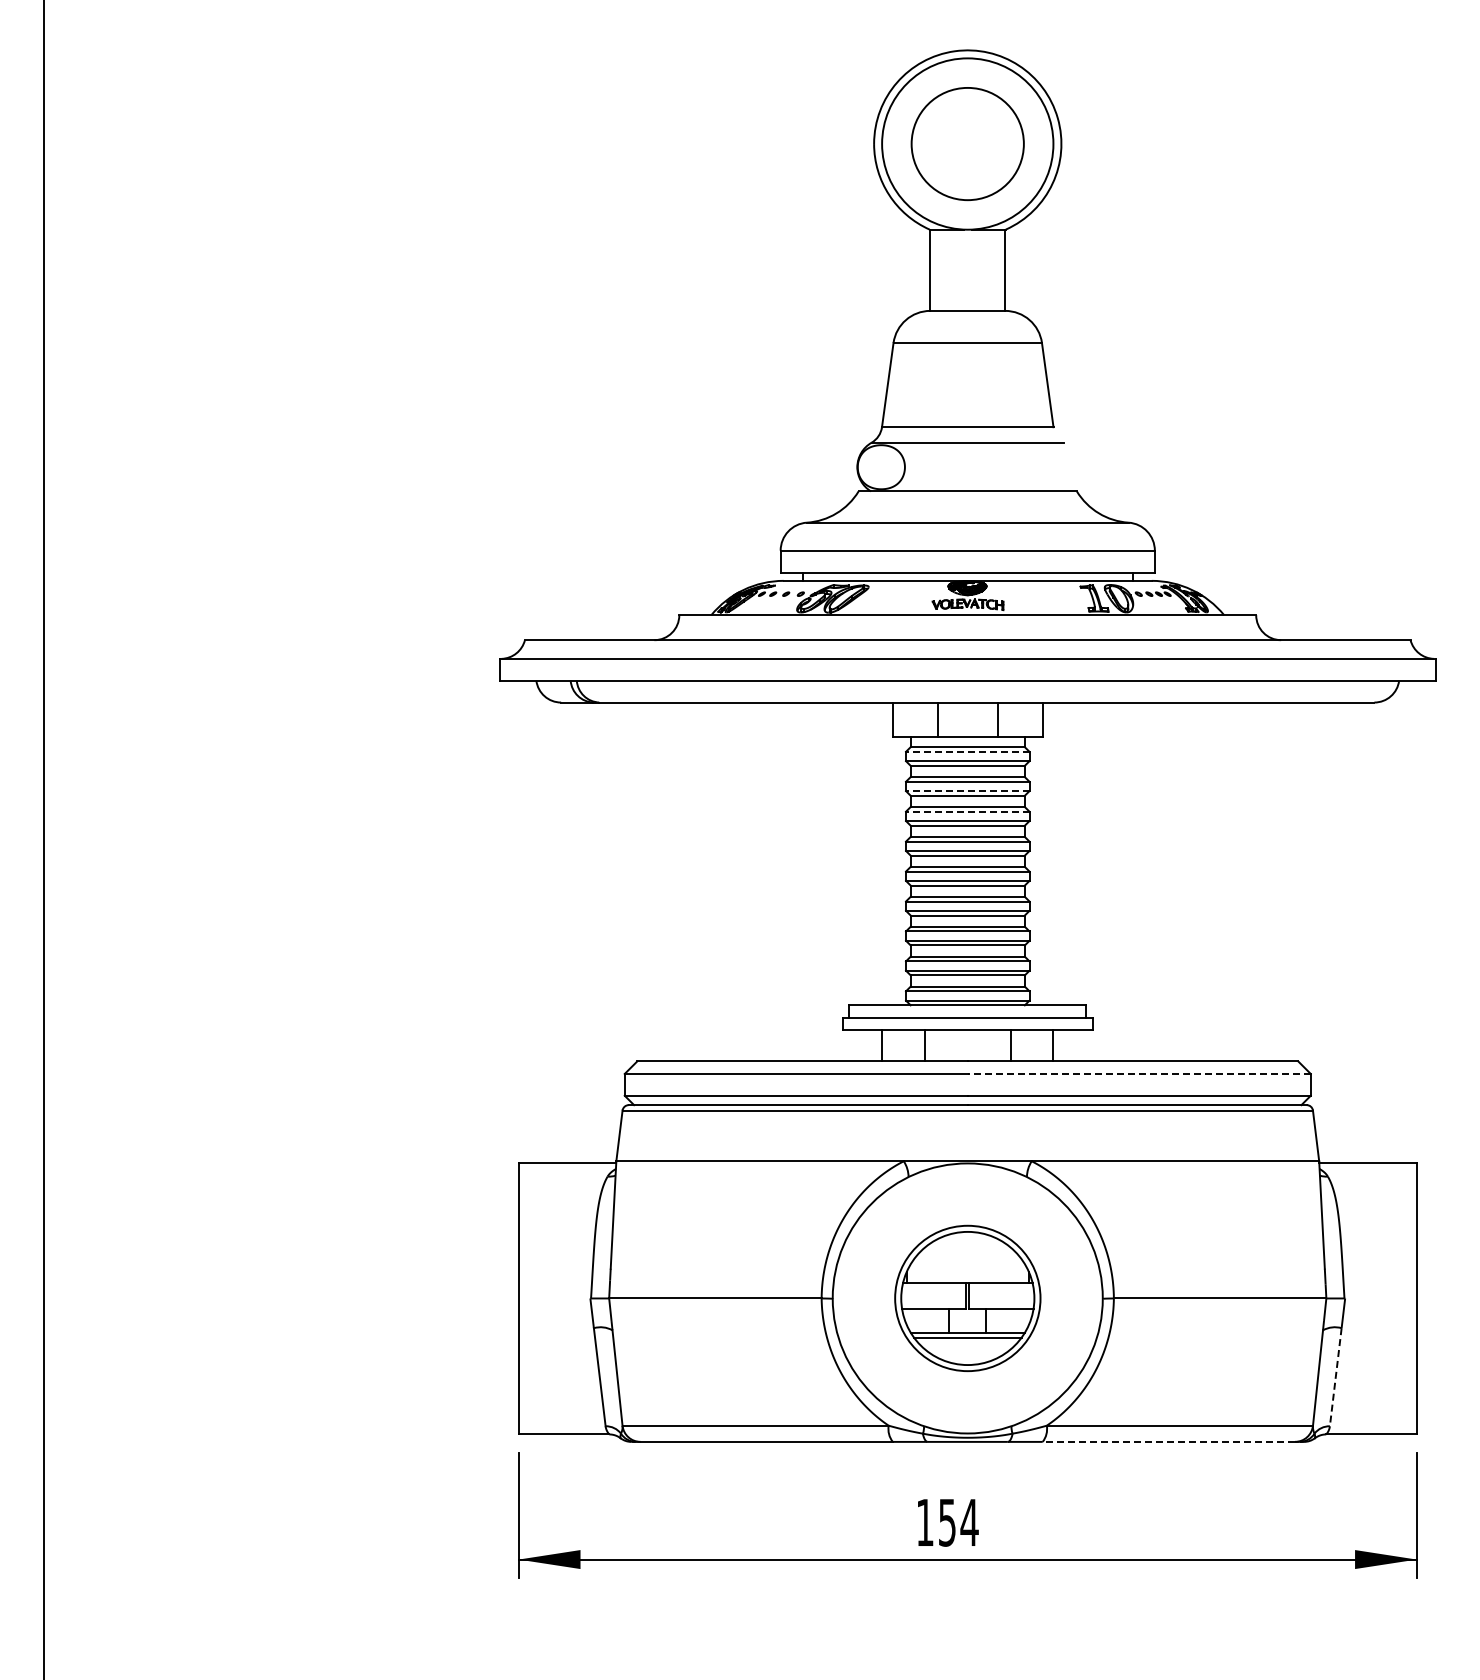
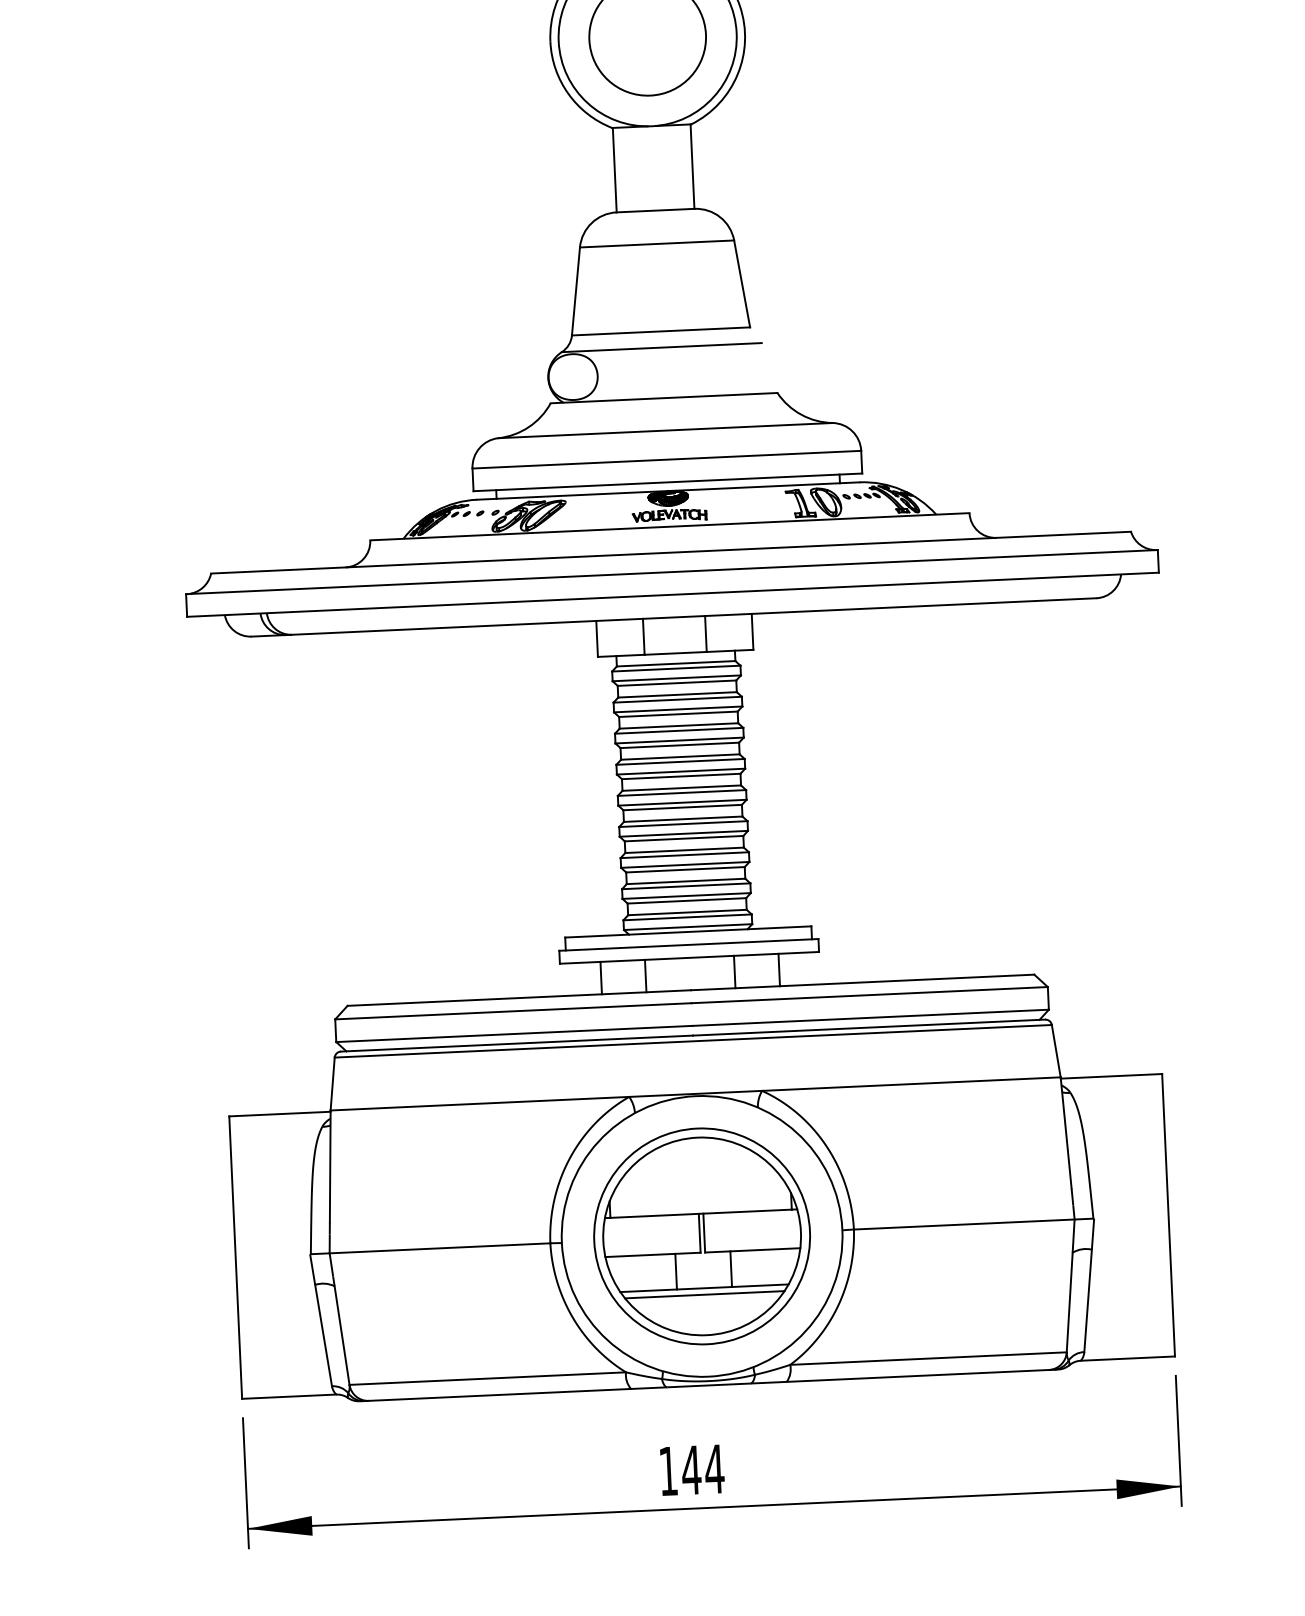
line: (967, 751) -> (676, 668), dashed -> solid
line: (967, 791) -> (677, 709), dashed -> solid
line: (967, 811) -> (678, 730), dashed -> solid
line: (1139, 1073) -> (869, 994), dashed -> solid
part: (967, 1298) -> (701, 1236), size x1.43
line: (1335, 1377) -> (1087, 1301), dashed -> solid
line: (1168, 1441) -> (917, 1375), dashed -> solid
text: (947, 1522) -> (691, 1470), 154 -> 144

